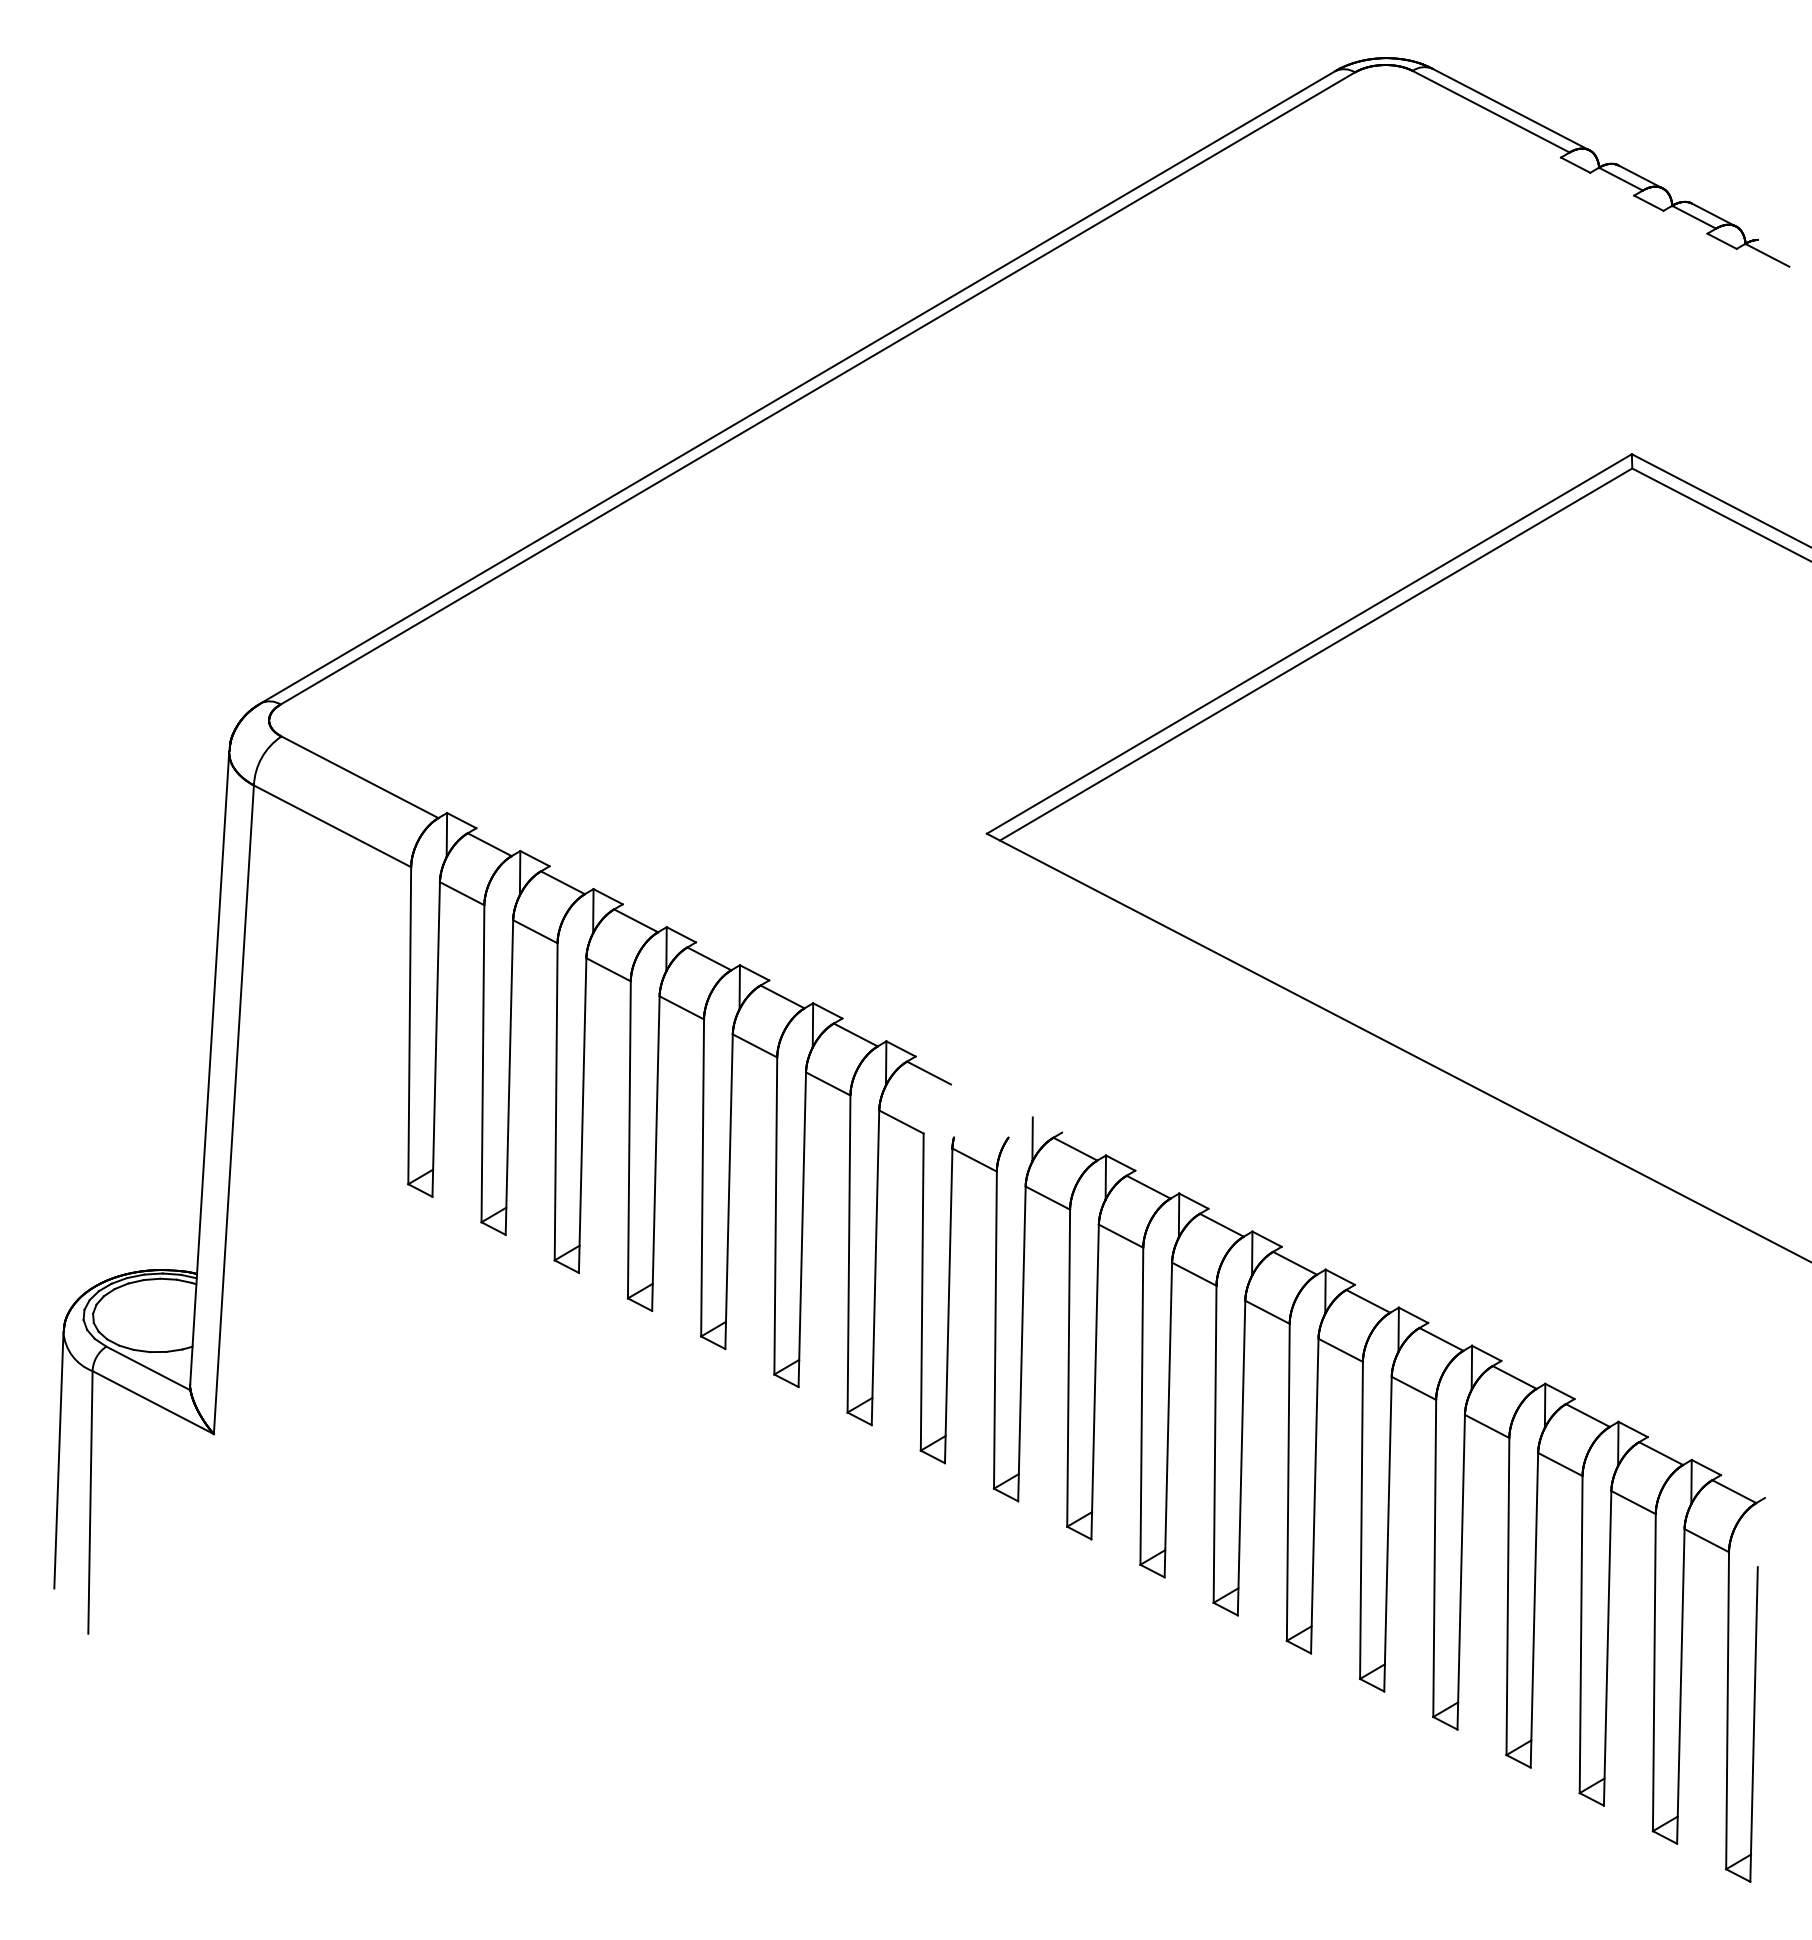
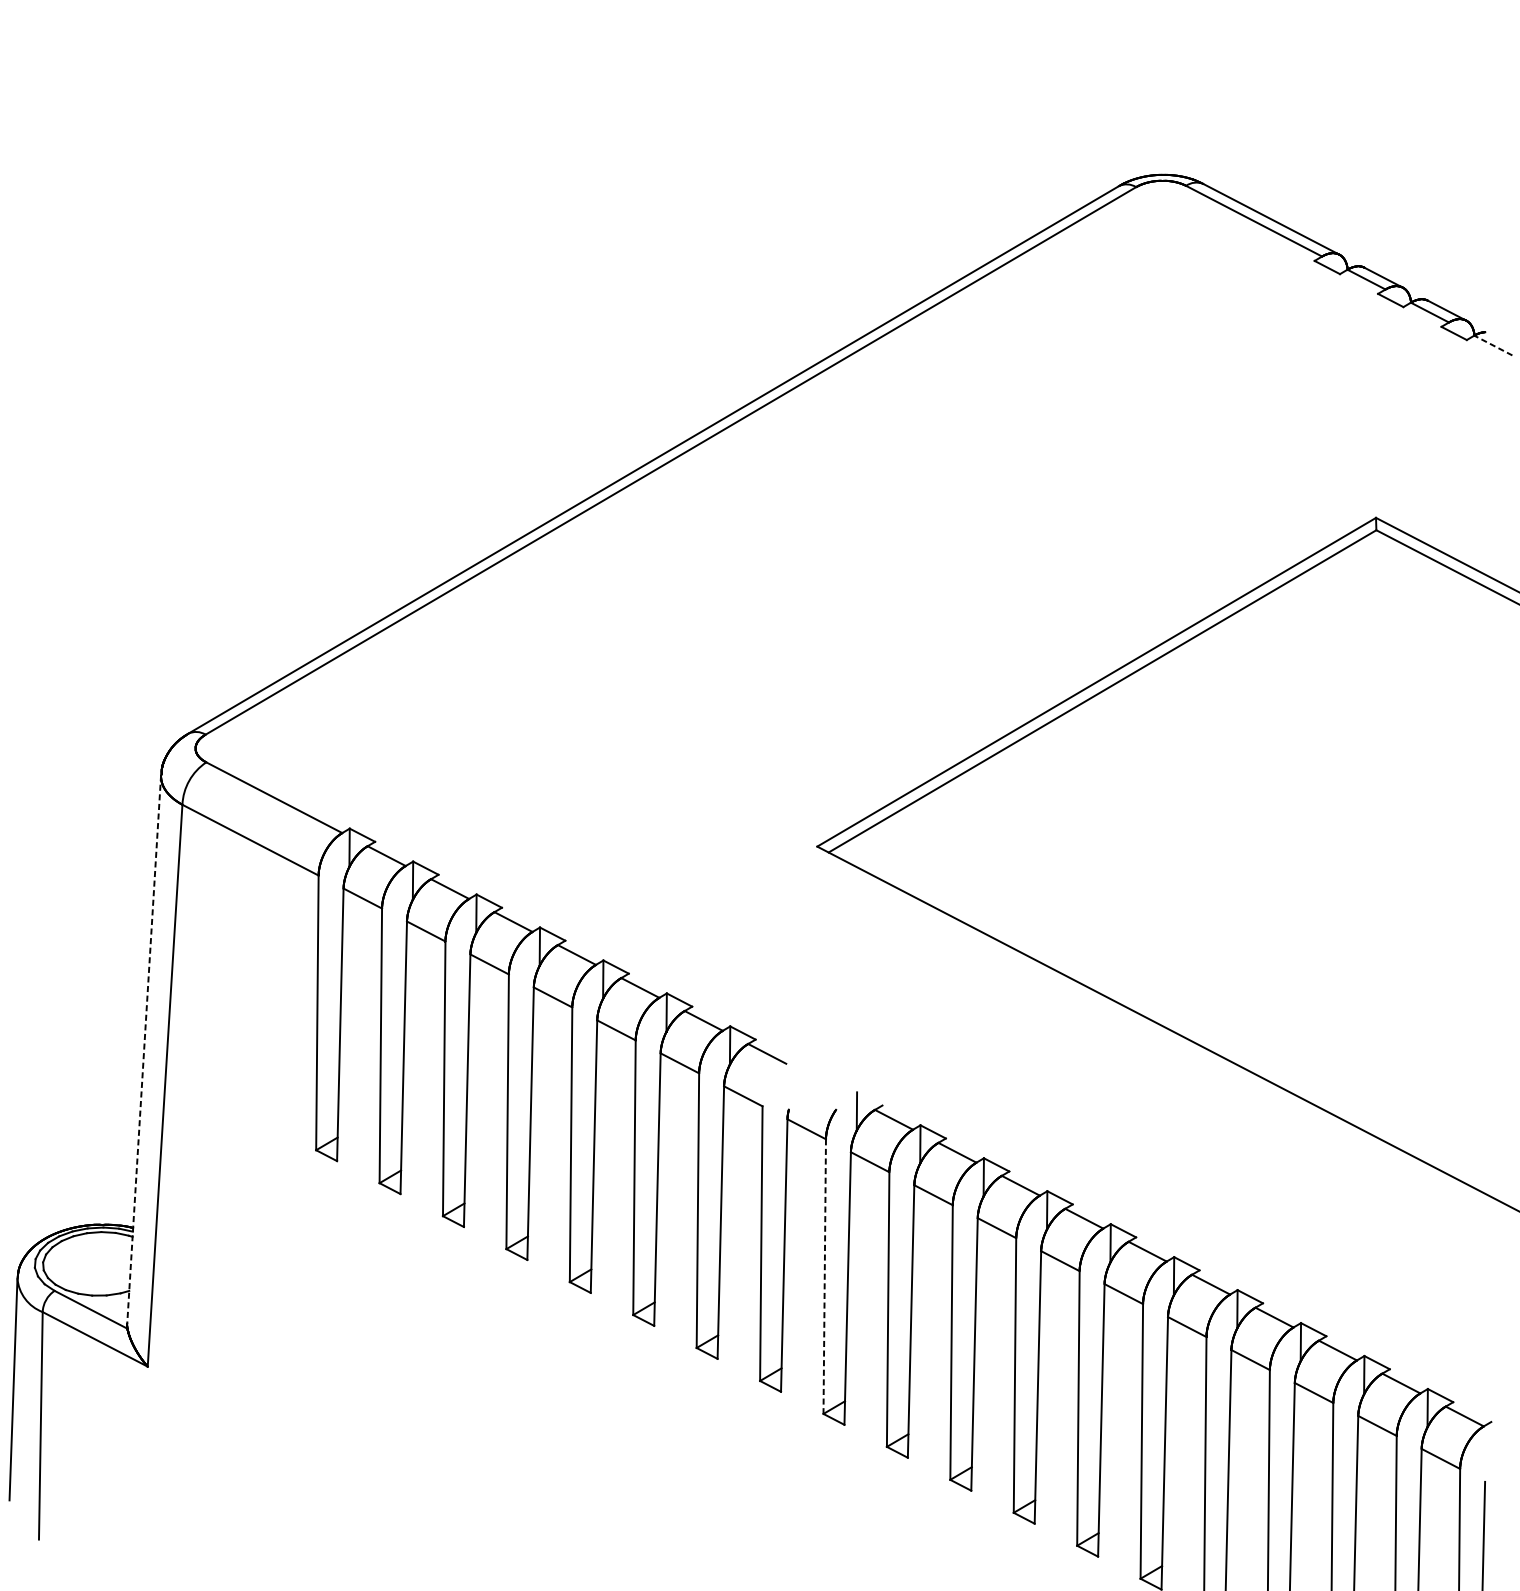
line: (1767, 255) -> (1493, 345), solid -> dashed
line: (209, 1068) -> (143, 1049), solid -> dashed
line: (995, 1330) -> (824, 1276), solid -> dashed

